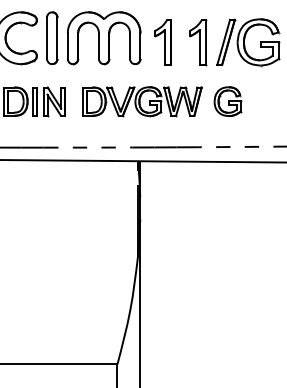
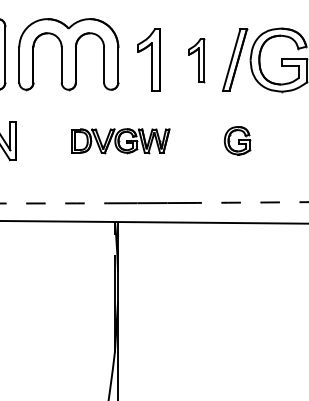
part: (198, 42) -> (197, 60), size x0.7
part: (142, 101) -> (121, 140), size x0.6
part: (227, 101) -> (236, 140), size x0.7

